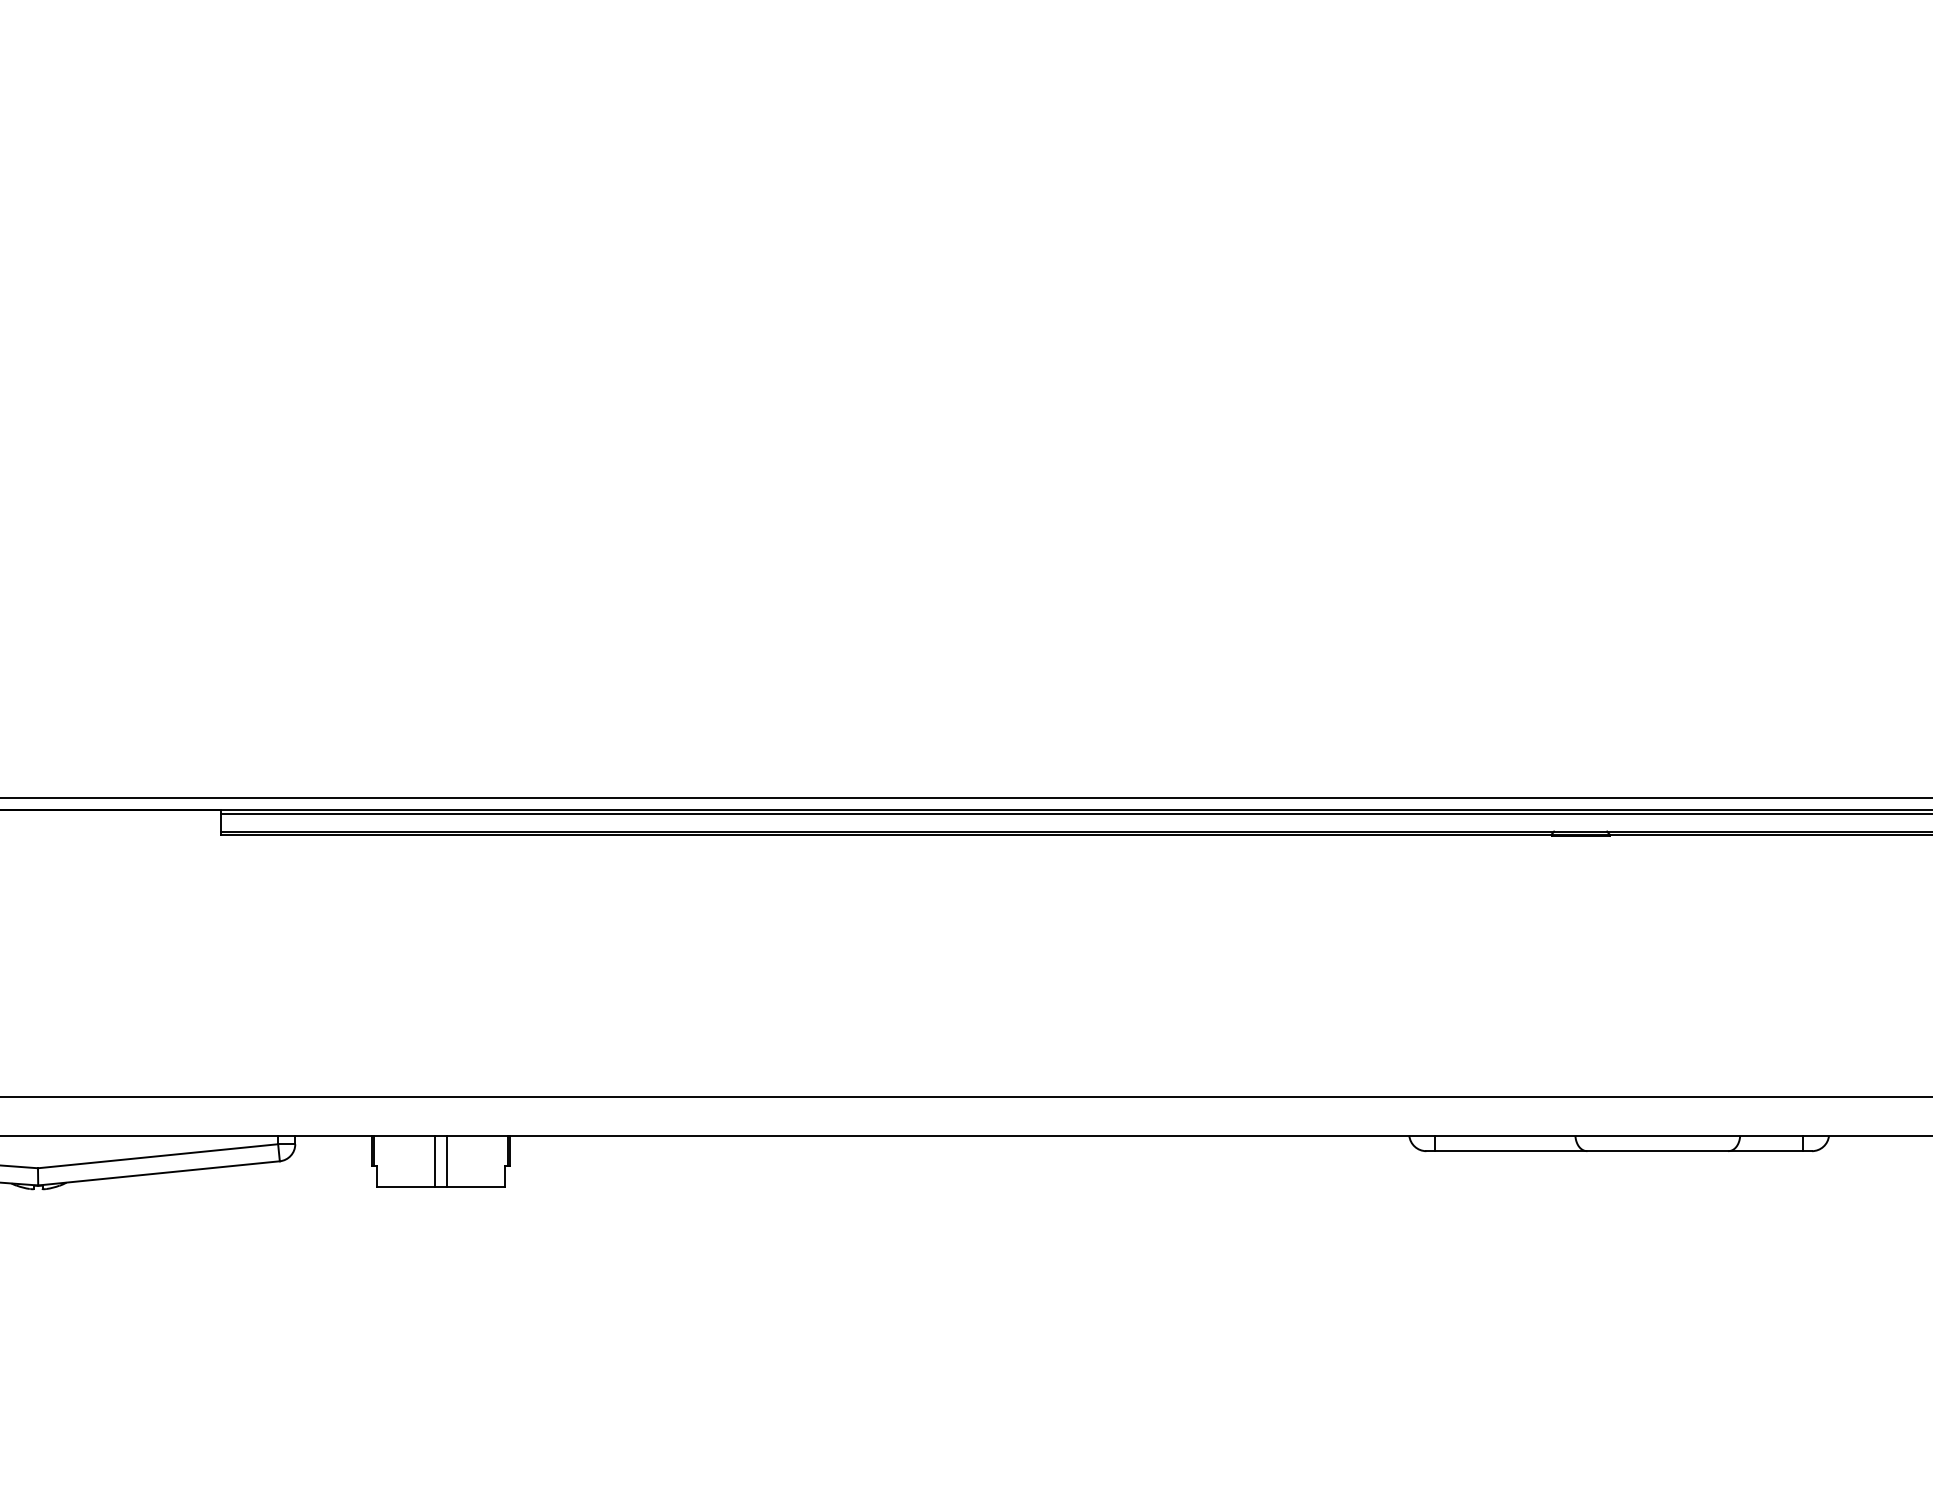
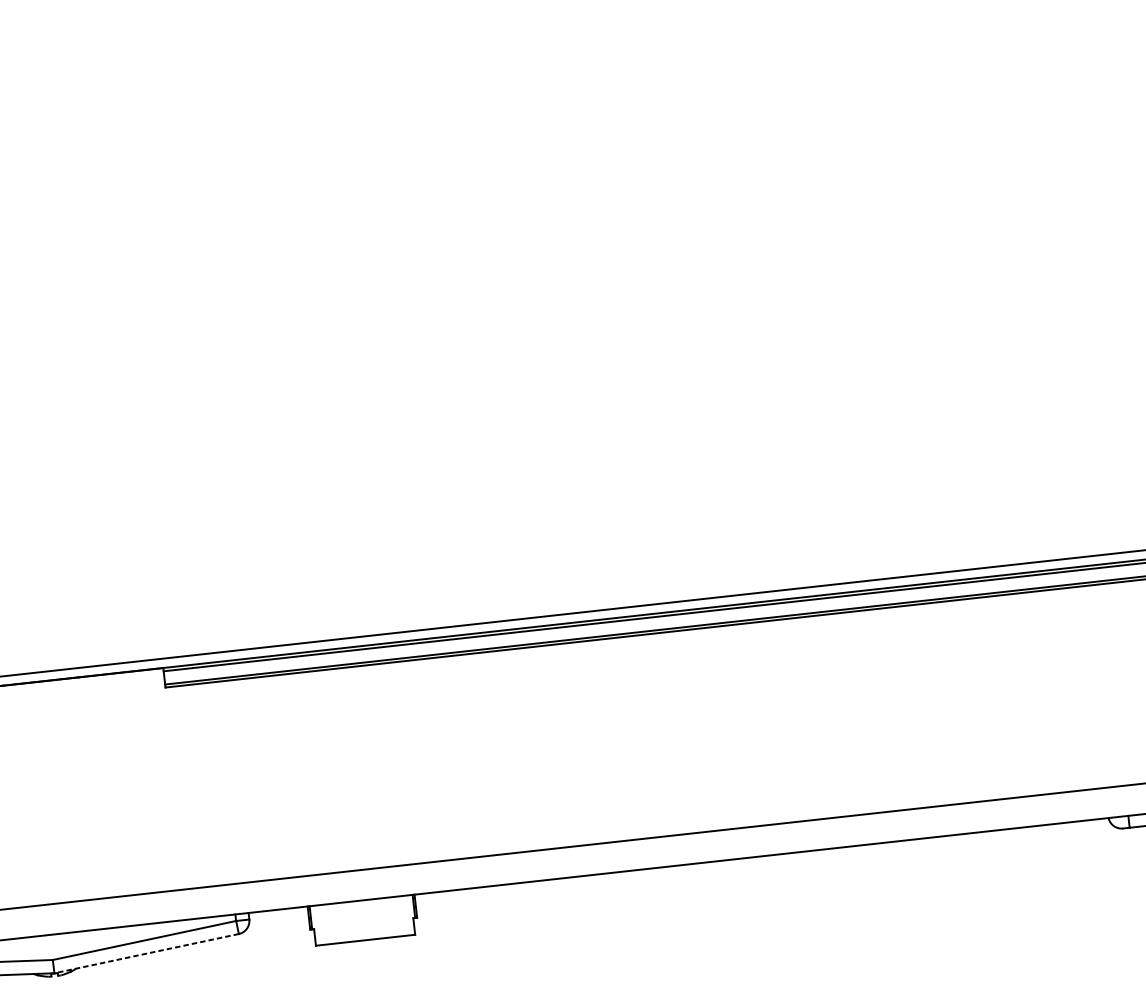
line: (435, 1161) -> (359, 920), removed
line: (447, 1161) -> (368, 919), removed
line: (158, 1173) -> (146, 953), solid -> dashed

